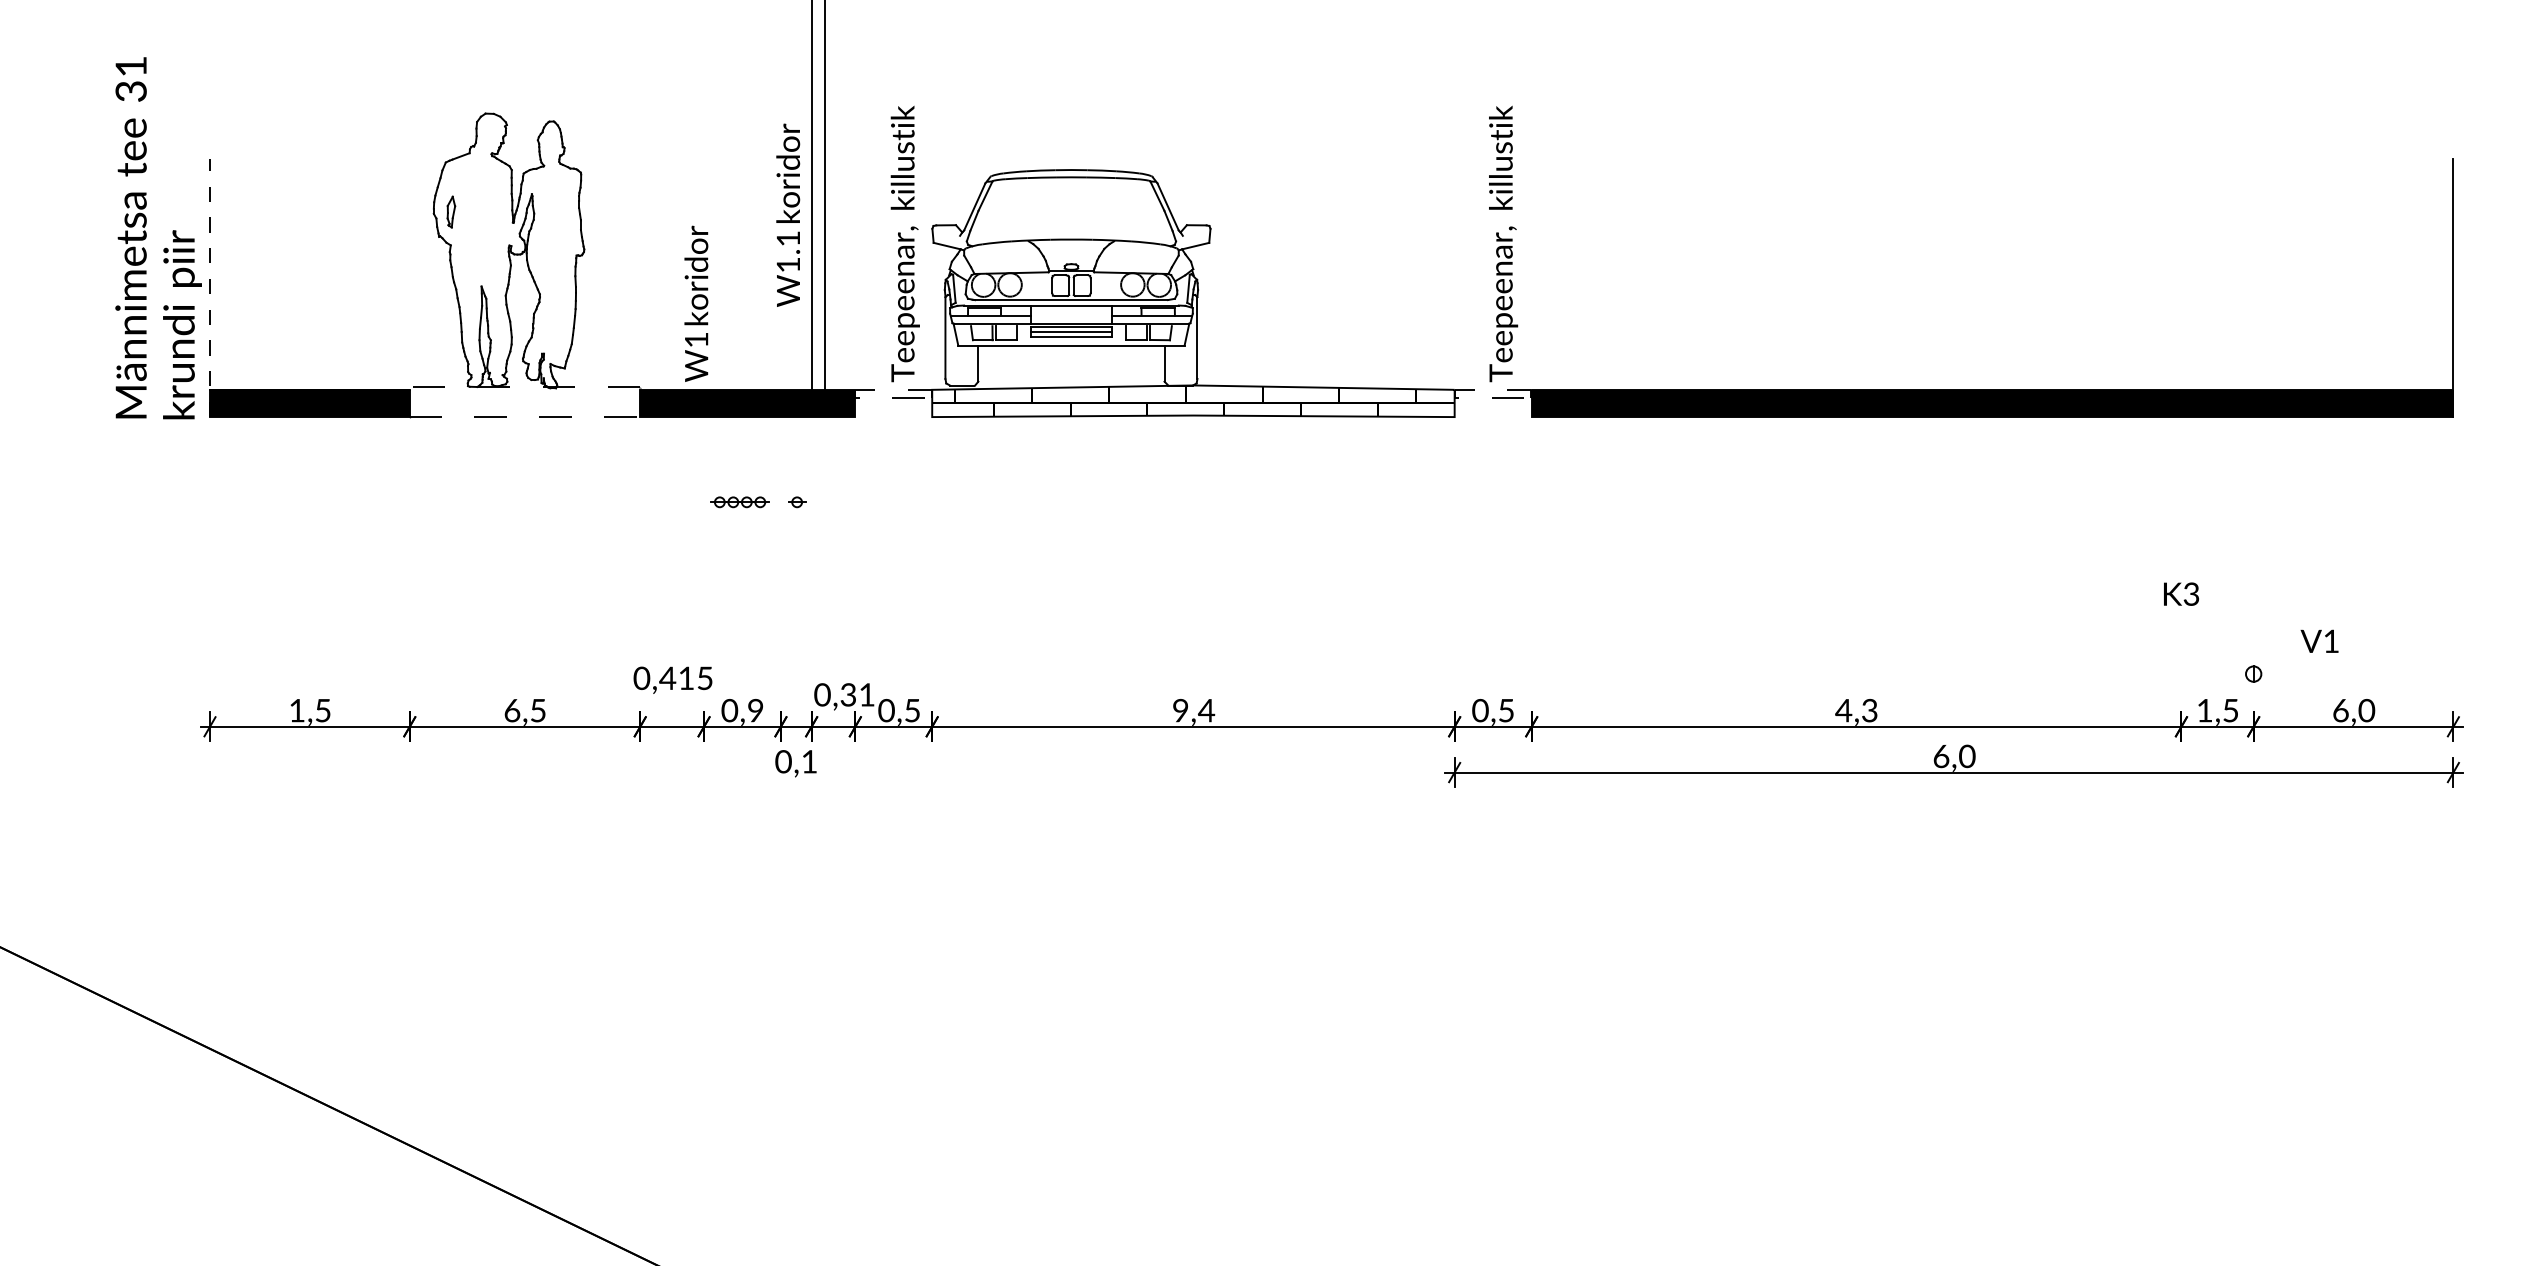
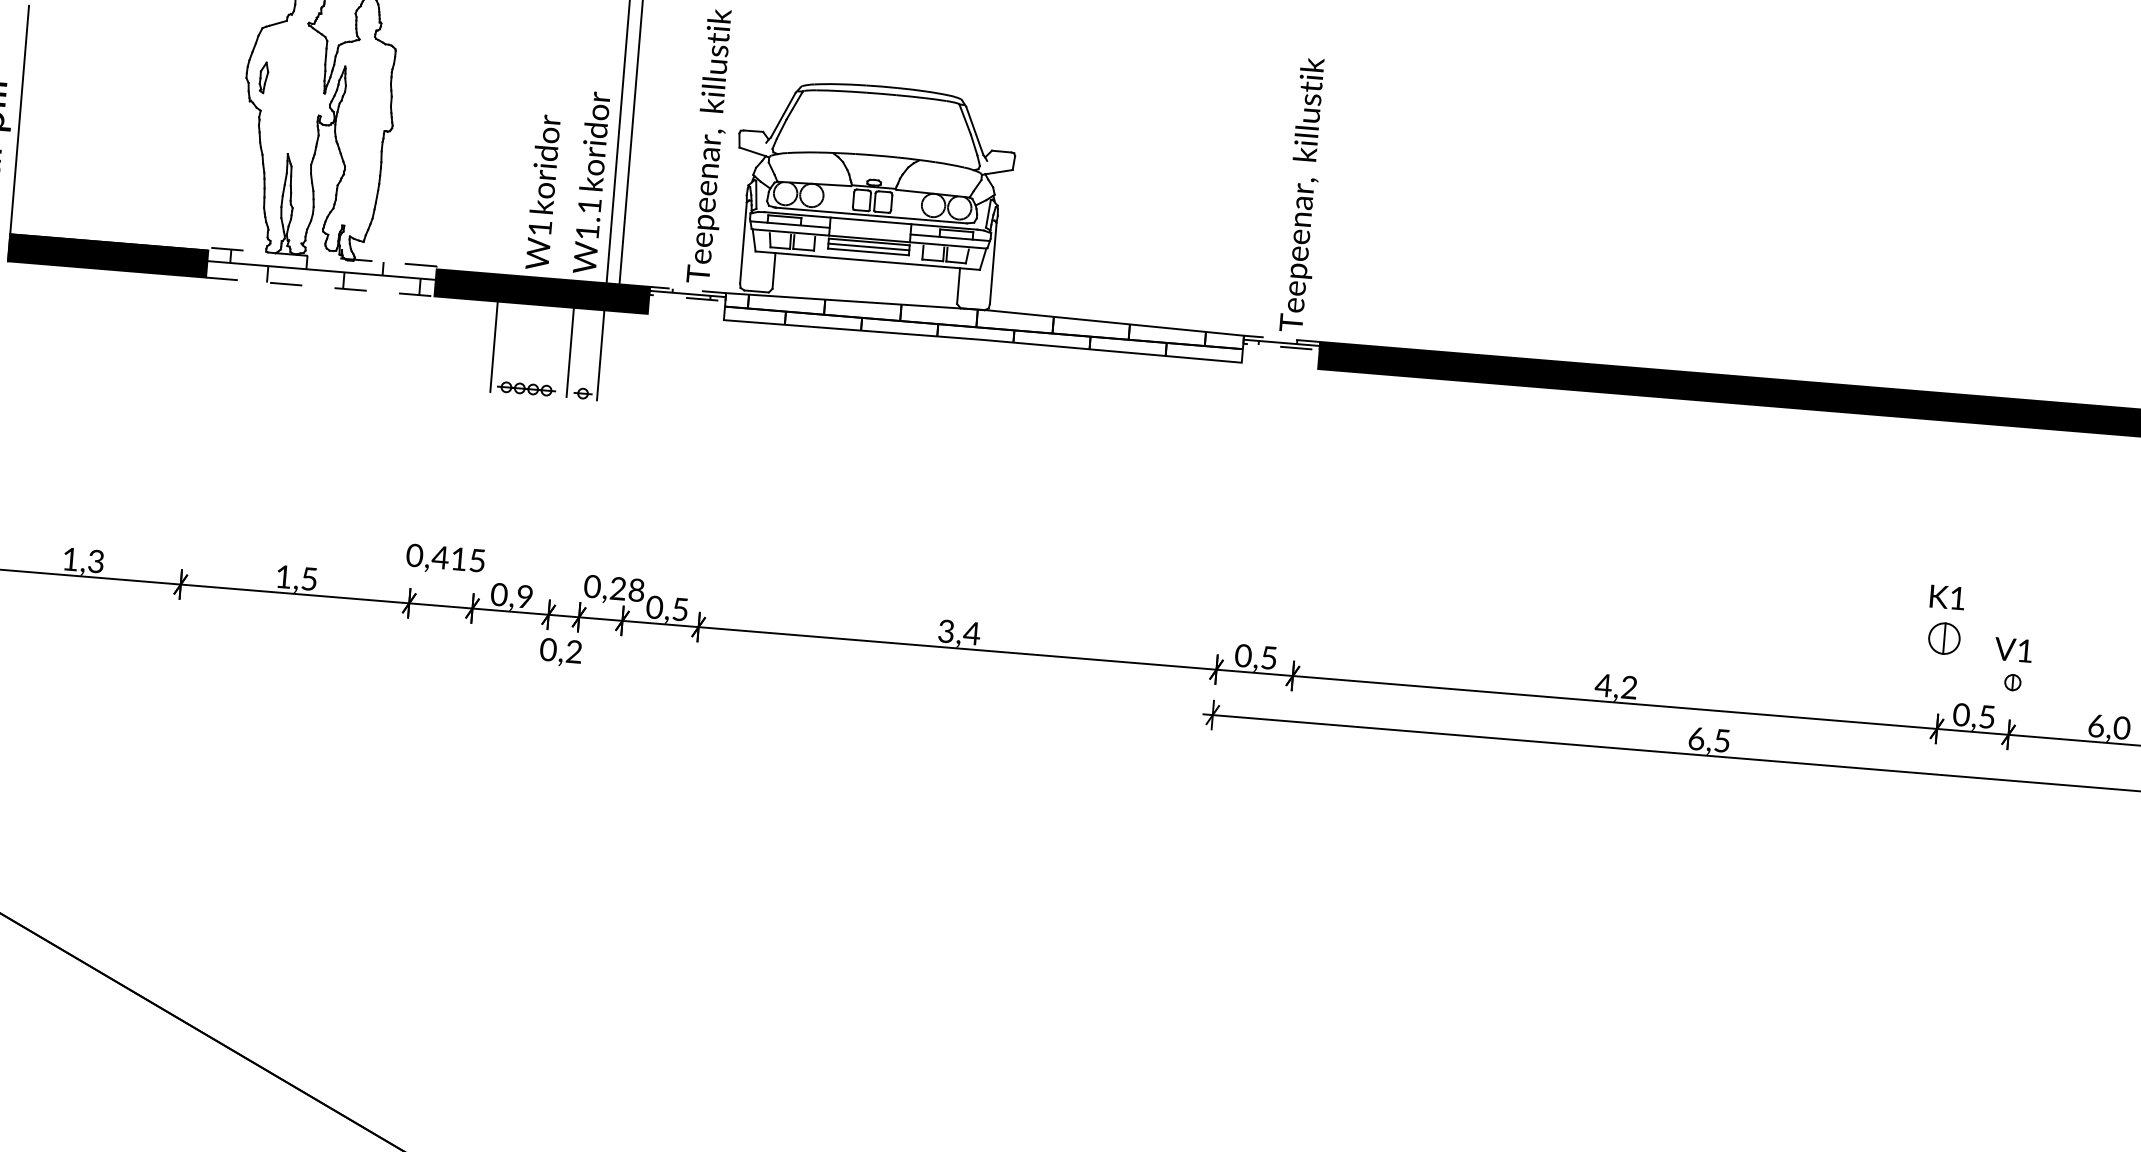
text: (788, 214) -> (591, 181), moved
line: (210, 288) -> (18, 133), dashed -> solid
text: (696, 303) -> (543, 191), moved
hatch: (893, 393) -> (687, 293), added
hatch: (1492, 393) -> (1281, 342), added
hatch: (524, 401) -> (321, 271), added
line: (780, 462) -> (569, 352), added
line: (811, 462) -> (600, 355), added
line: (704, 463) -> (494, 347), added
text: (2191, 593) -> (1957, 597), K3 -> K1
part: (2181, 635) -> (1944, 638), added
text: (2319, 640) -> (2013, 649), moved
text: (857, 694) -> (627, 589), 0,31 -> 0,28
text: (322, 710) -> (95, 561), 1,5 -> 1,3
text: (512, 710) -> (283, 576), 6,5 -> 1,5
text: (1180, 710) -> (946, 631), 9,4 -> 3,4
text: (2204, 710) -> (1961, 714), 1,5 -> 0,5
text: (1869, 712) -> (1628, 689), 4,3 -> 4,2
text: (1967, 756) -> (1722, 740), 6,0 -> 6,5
text: (809, 761) -> (574, 651), 0,1 -> 0,2

